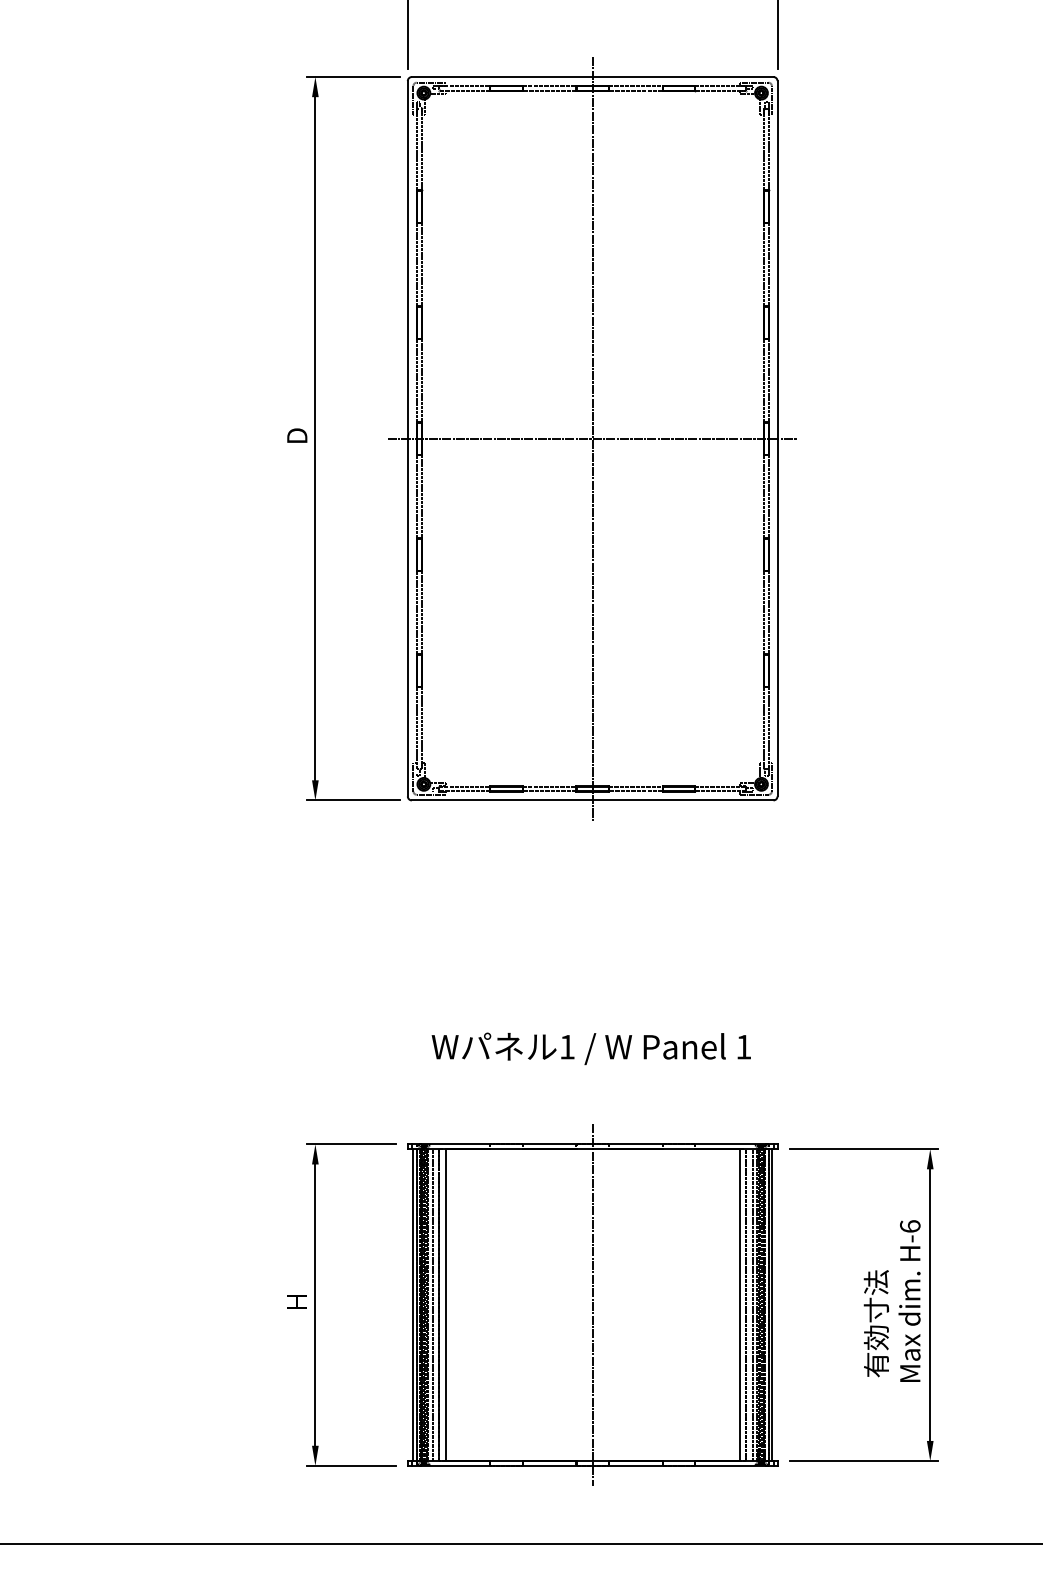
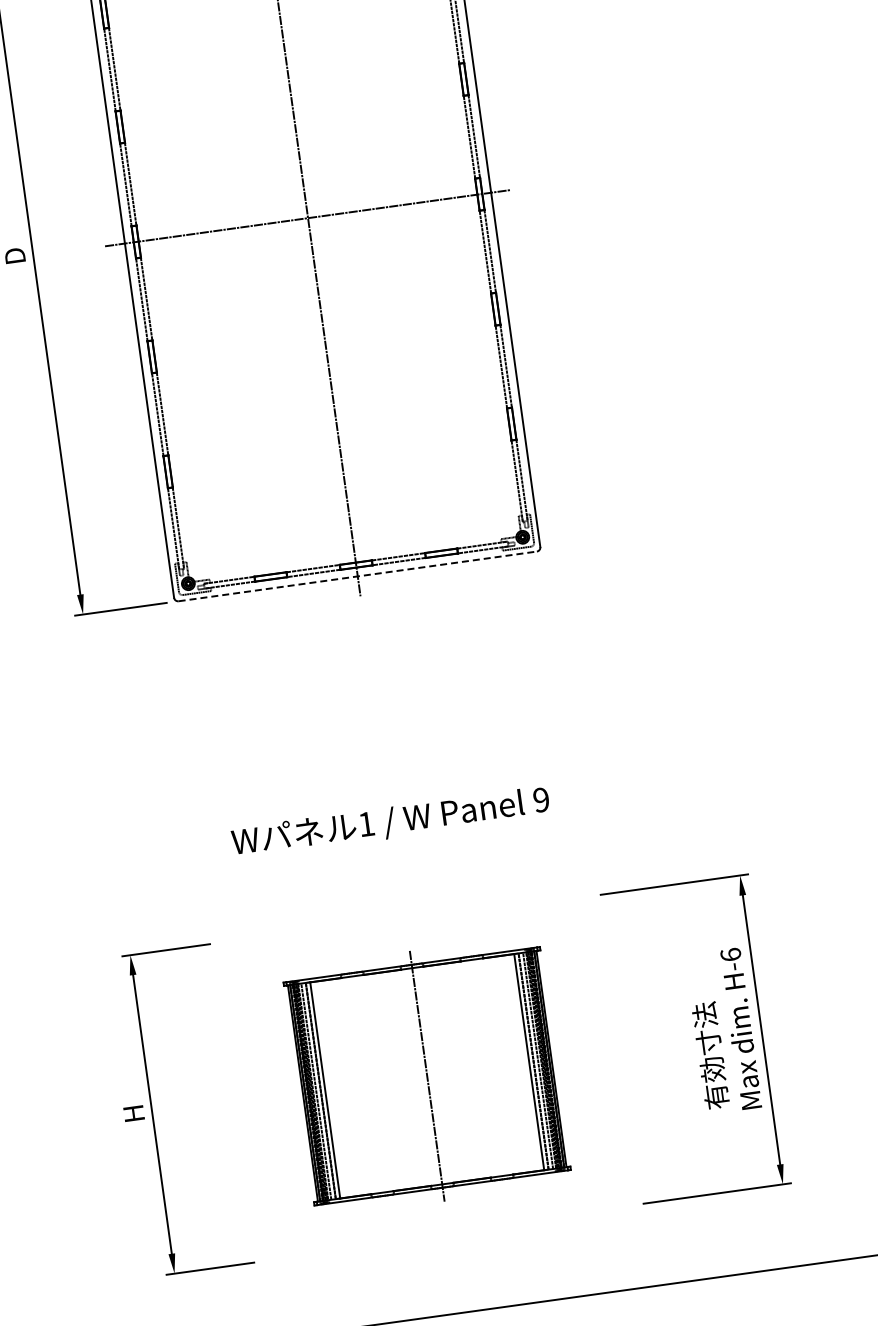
line: (592, 800) -> (357, 576), solid -> dashed
text: (743, 1046) -> (540, 799), 1 -> 9
part: (592, 1304) -> (426, 1075), size x0.7

